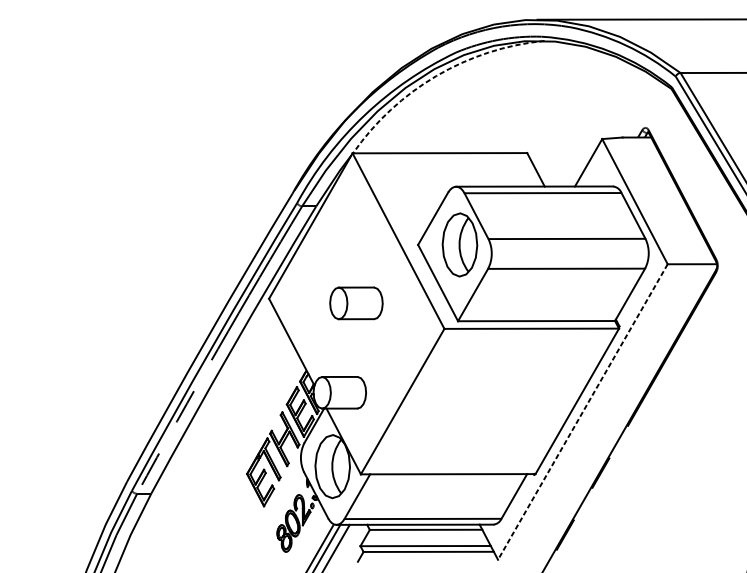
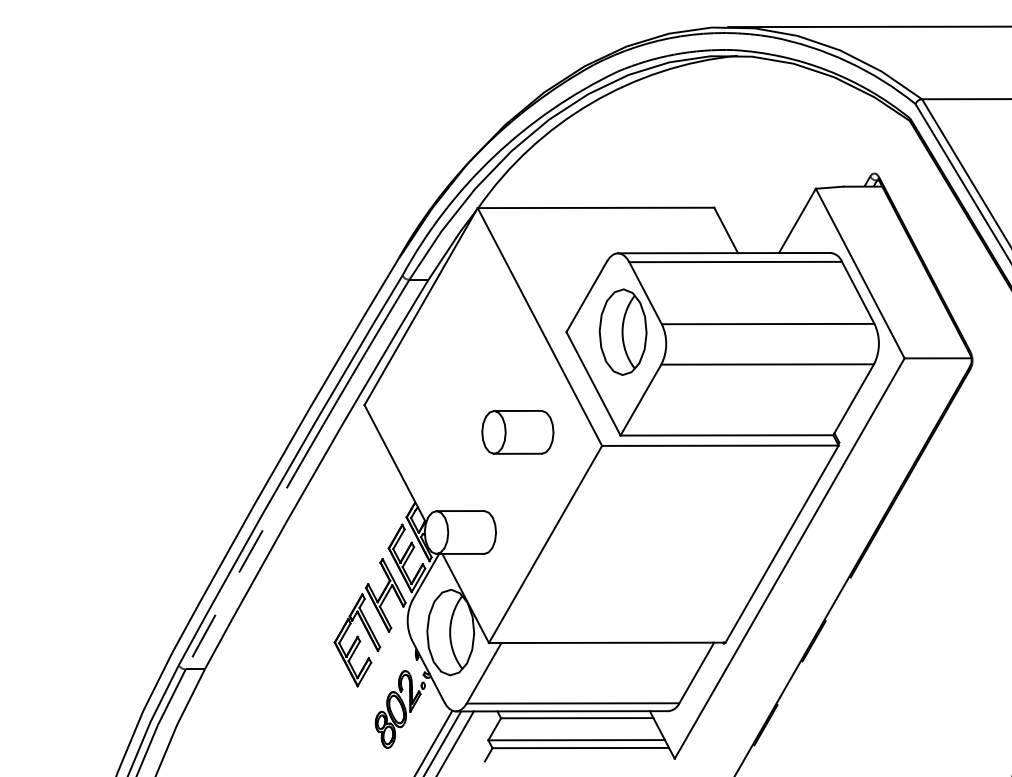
arc: (436, 76) -> (591, 103), dashed -> solid
part: (356, 303) -> (517, 432), moved
line: (582, 411) -> (789, 558), dashed -> solid

